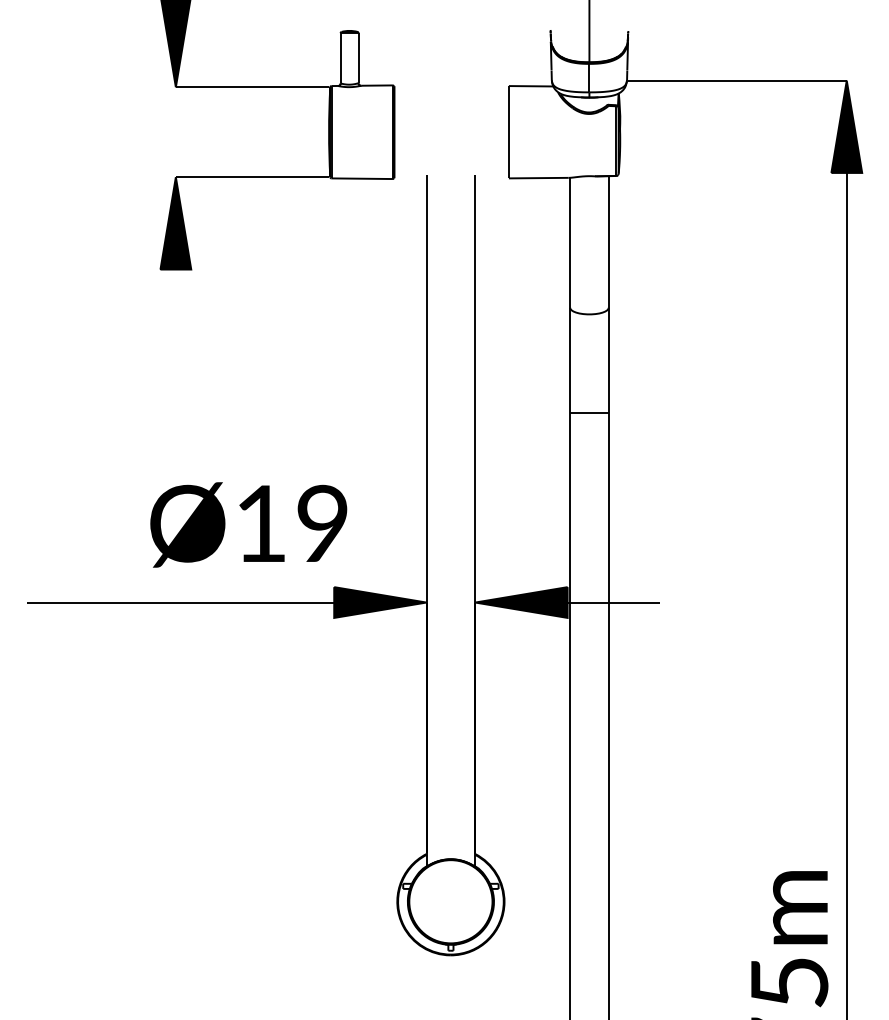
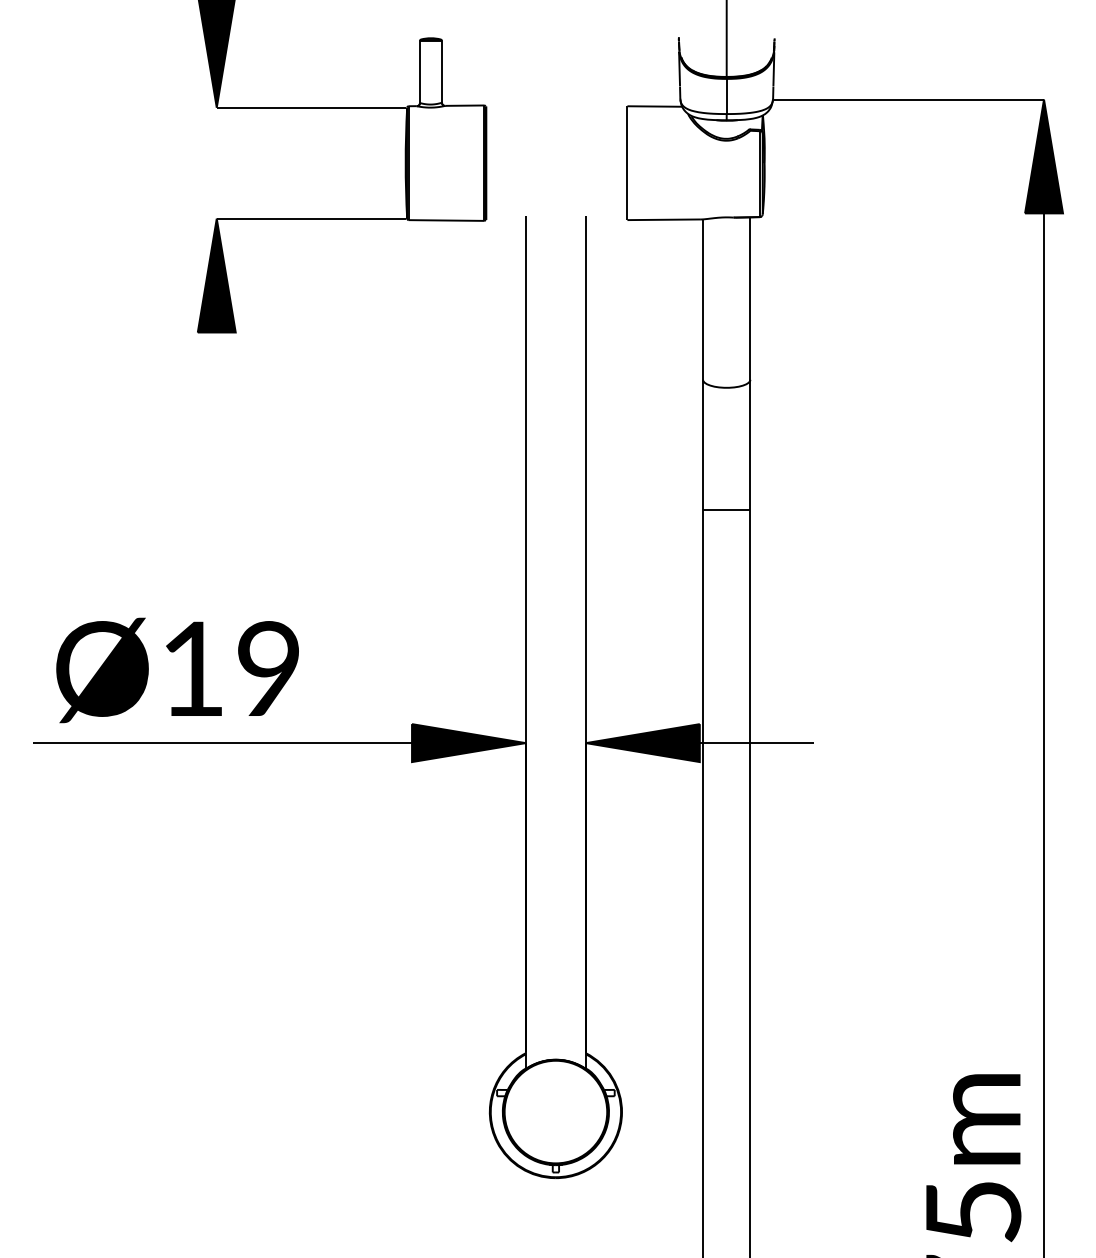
text: (248, 525) -> (177, 670), moved

